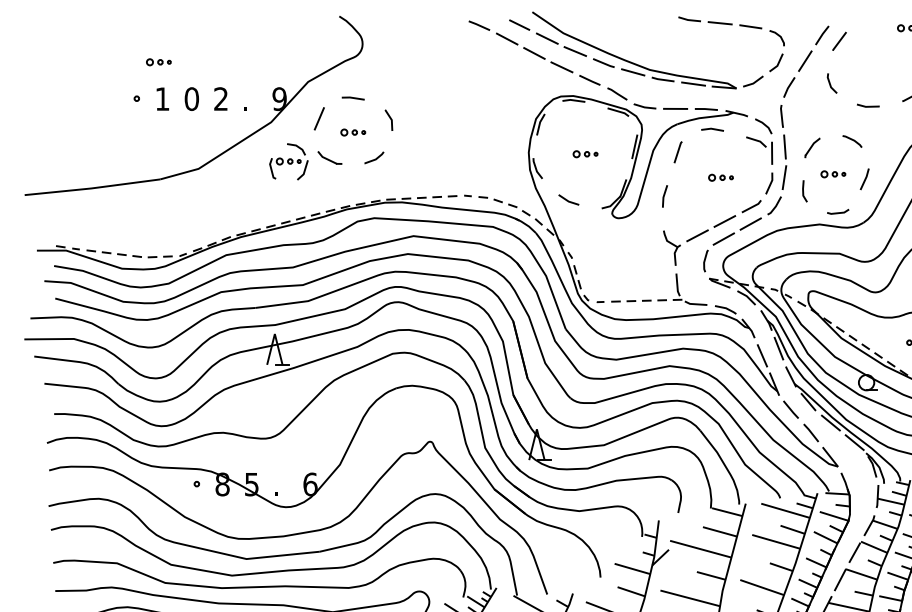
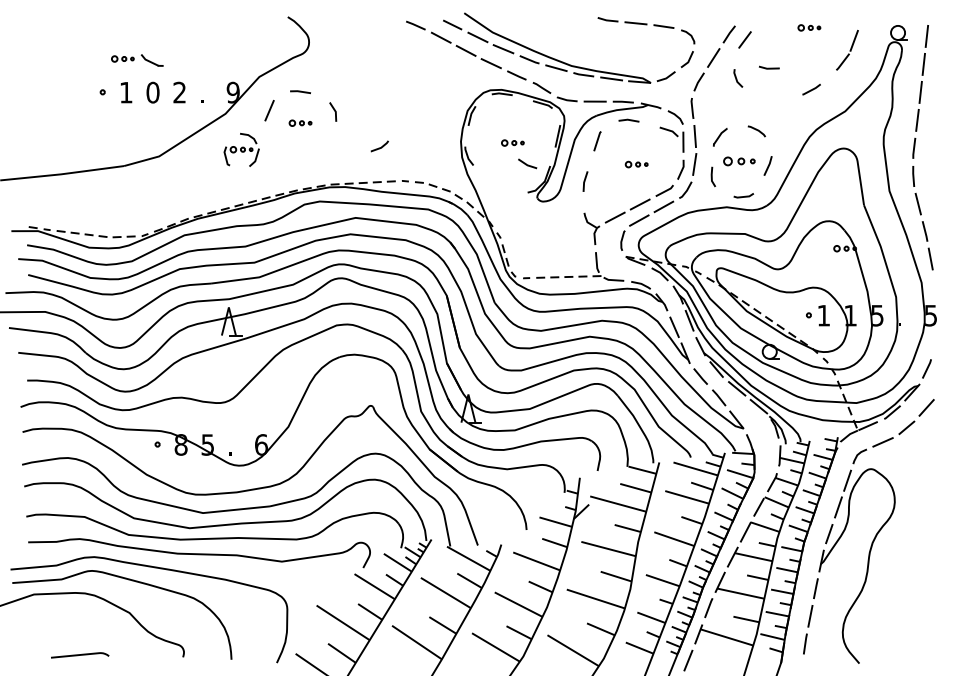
line: (868, 105) -> (769, 67), moved
part: (329, 158) -> (151, 60), moved
line: (373, 159) -> (379, 147), moved
part: (833, 174) -> (739, 161), size x1.4
line: (567, 199) -> (526, 163), moved

